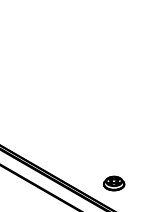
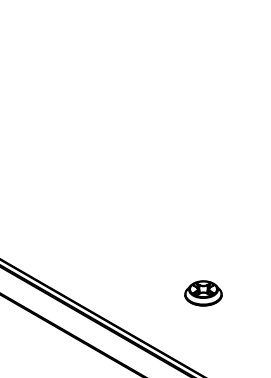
part: (114, 183) -> (204, 293), moved

